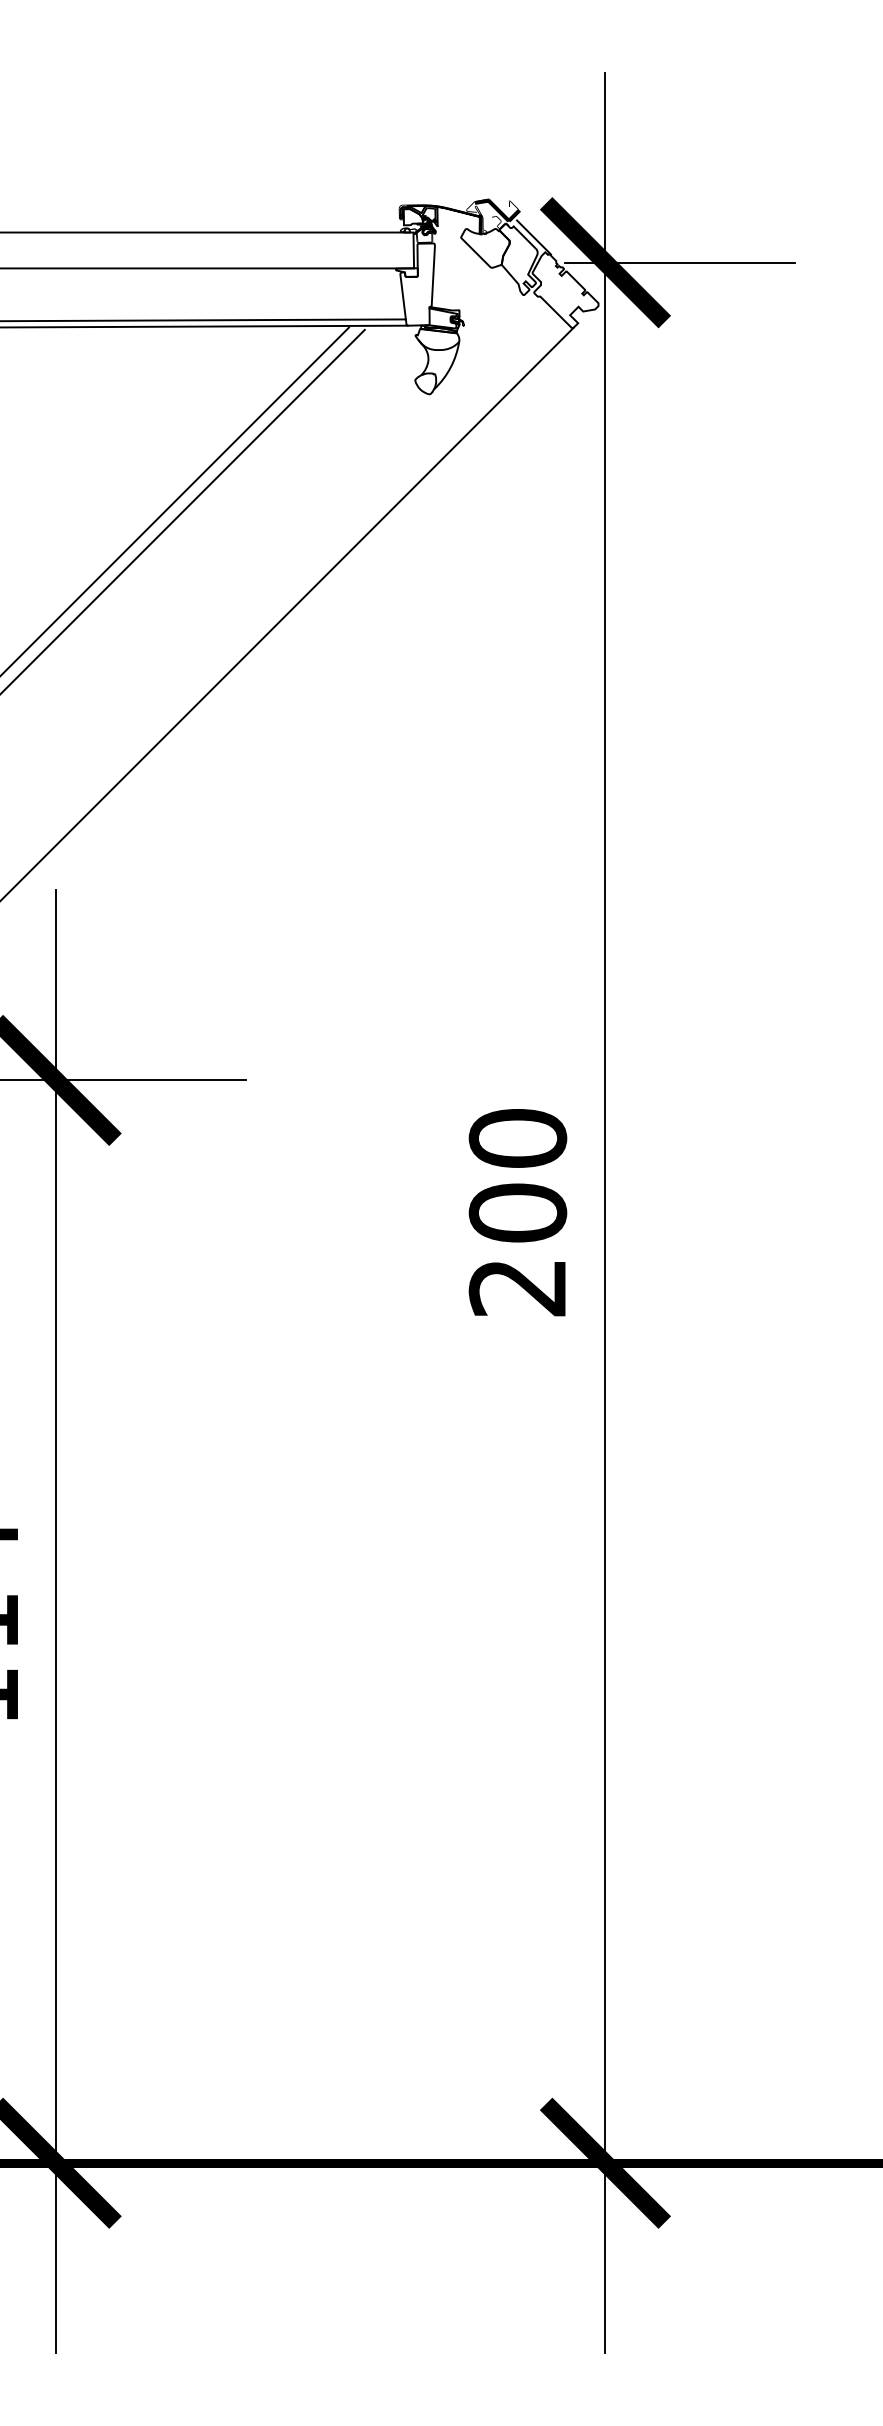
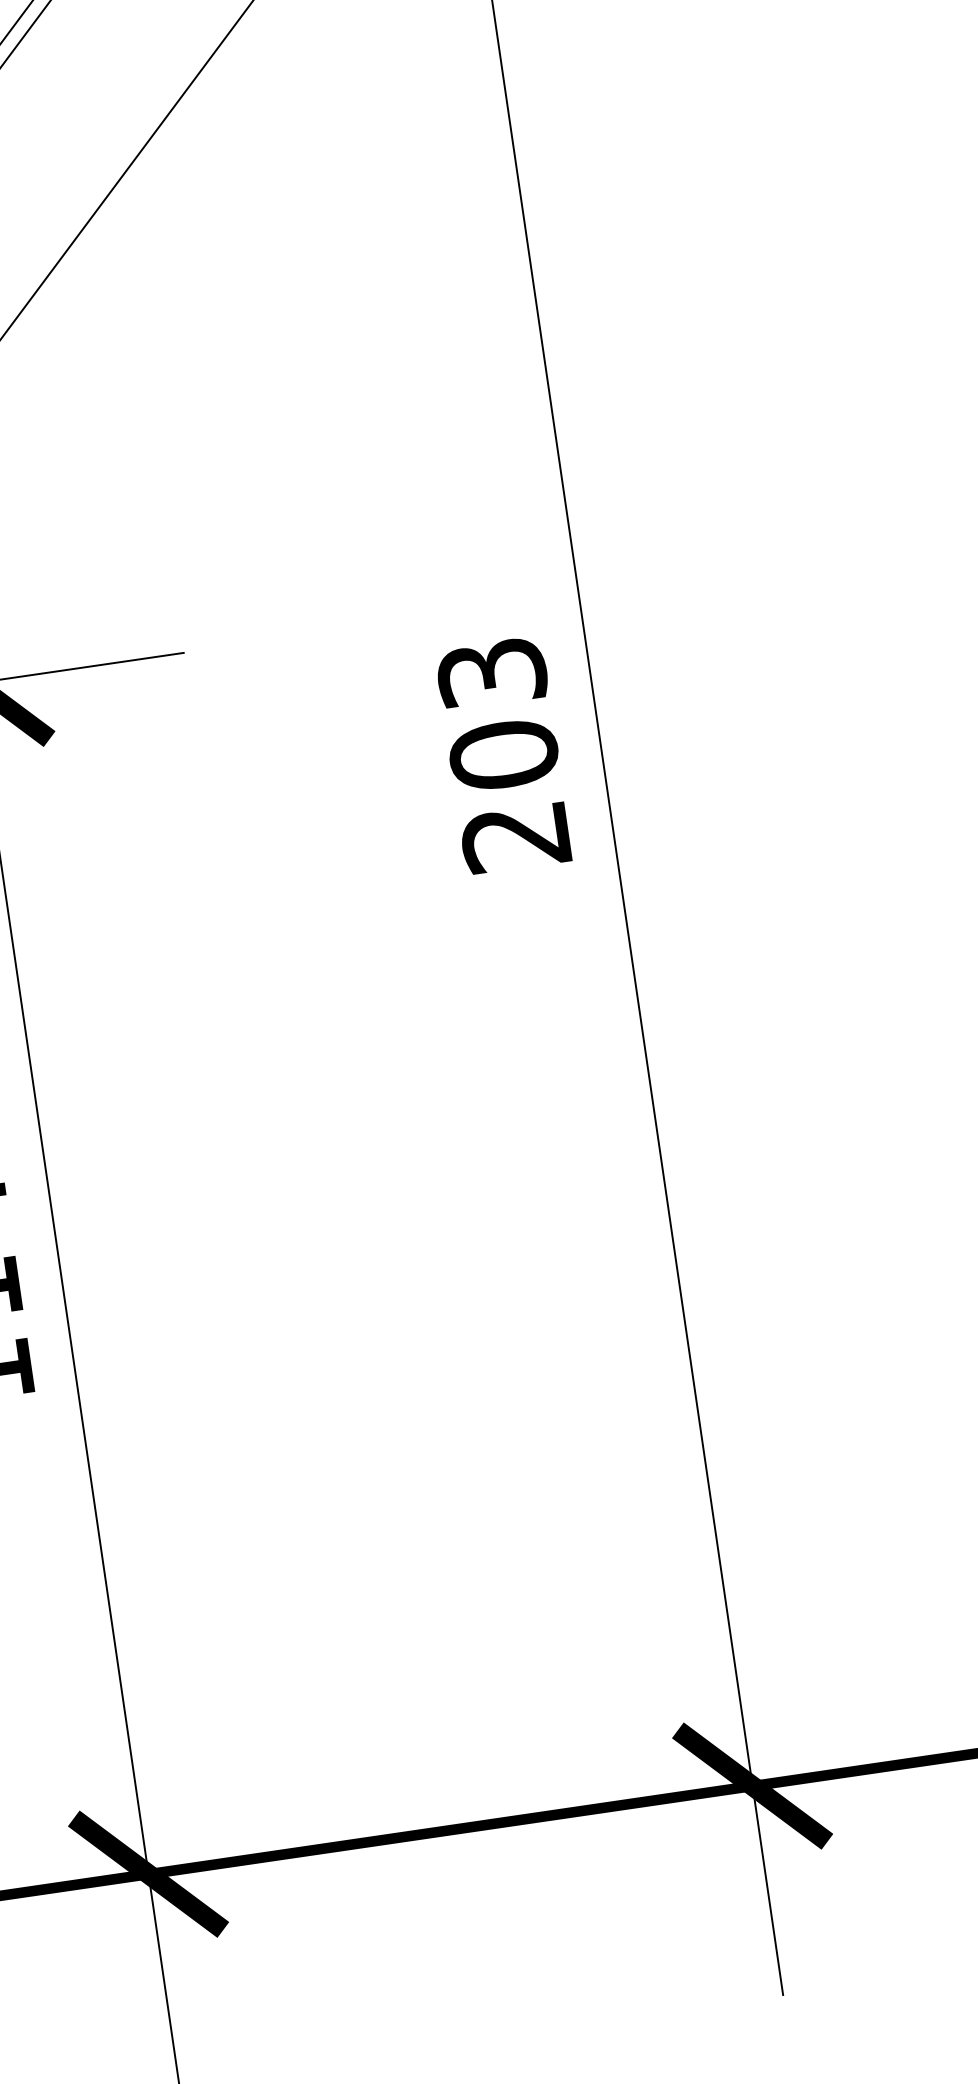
text: (517, 1138) -> (491, 673), 200 -> 203

